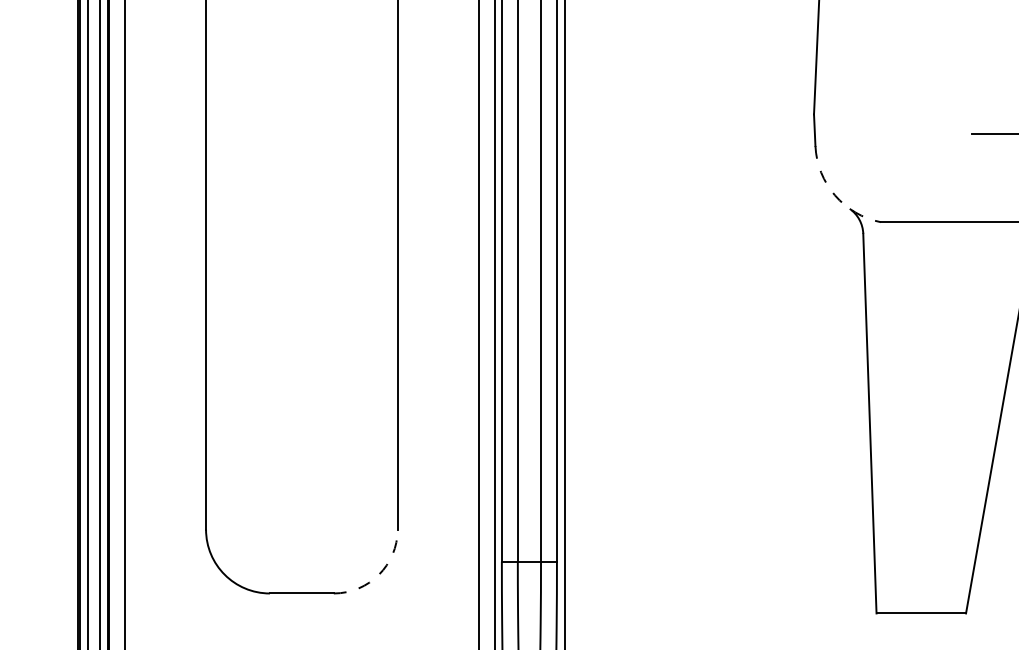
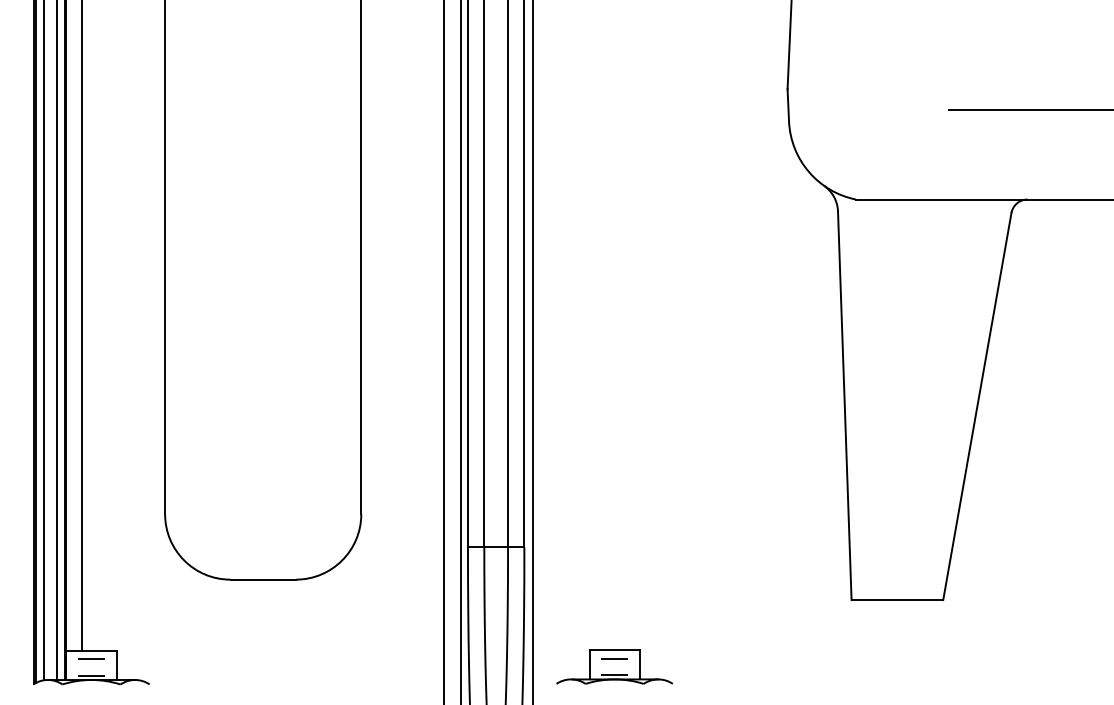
arc: (835, 195) -> (809, 172), dashed -> solid
arc: (379, 574) -> (342, 560), dashed -> solid

